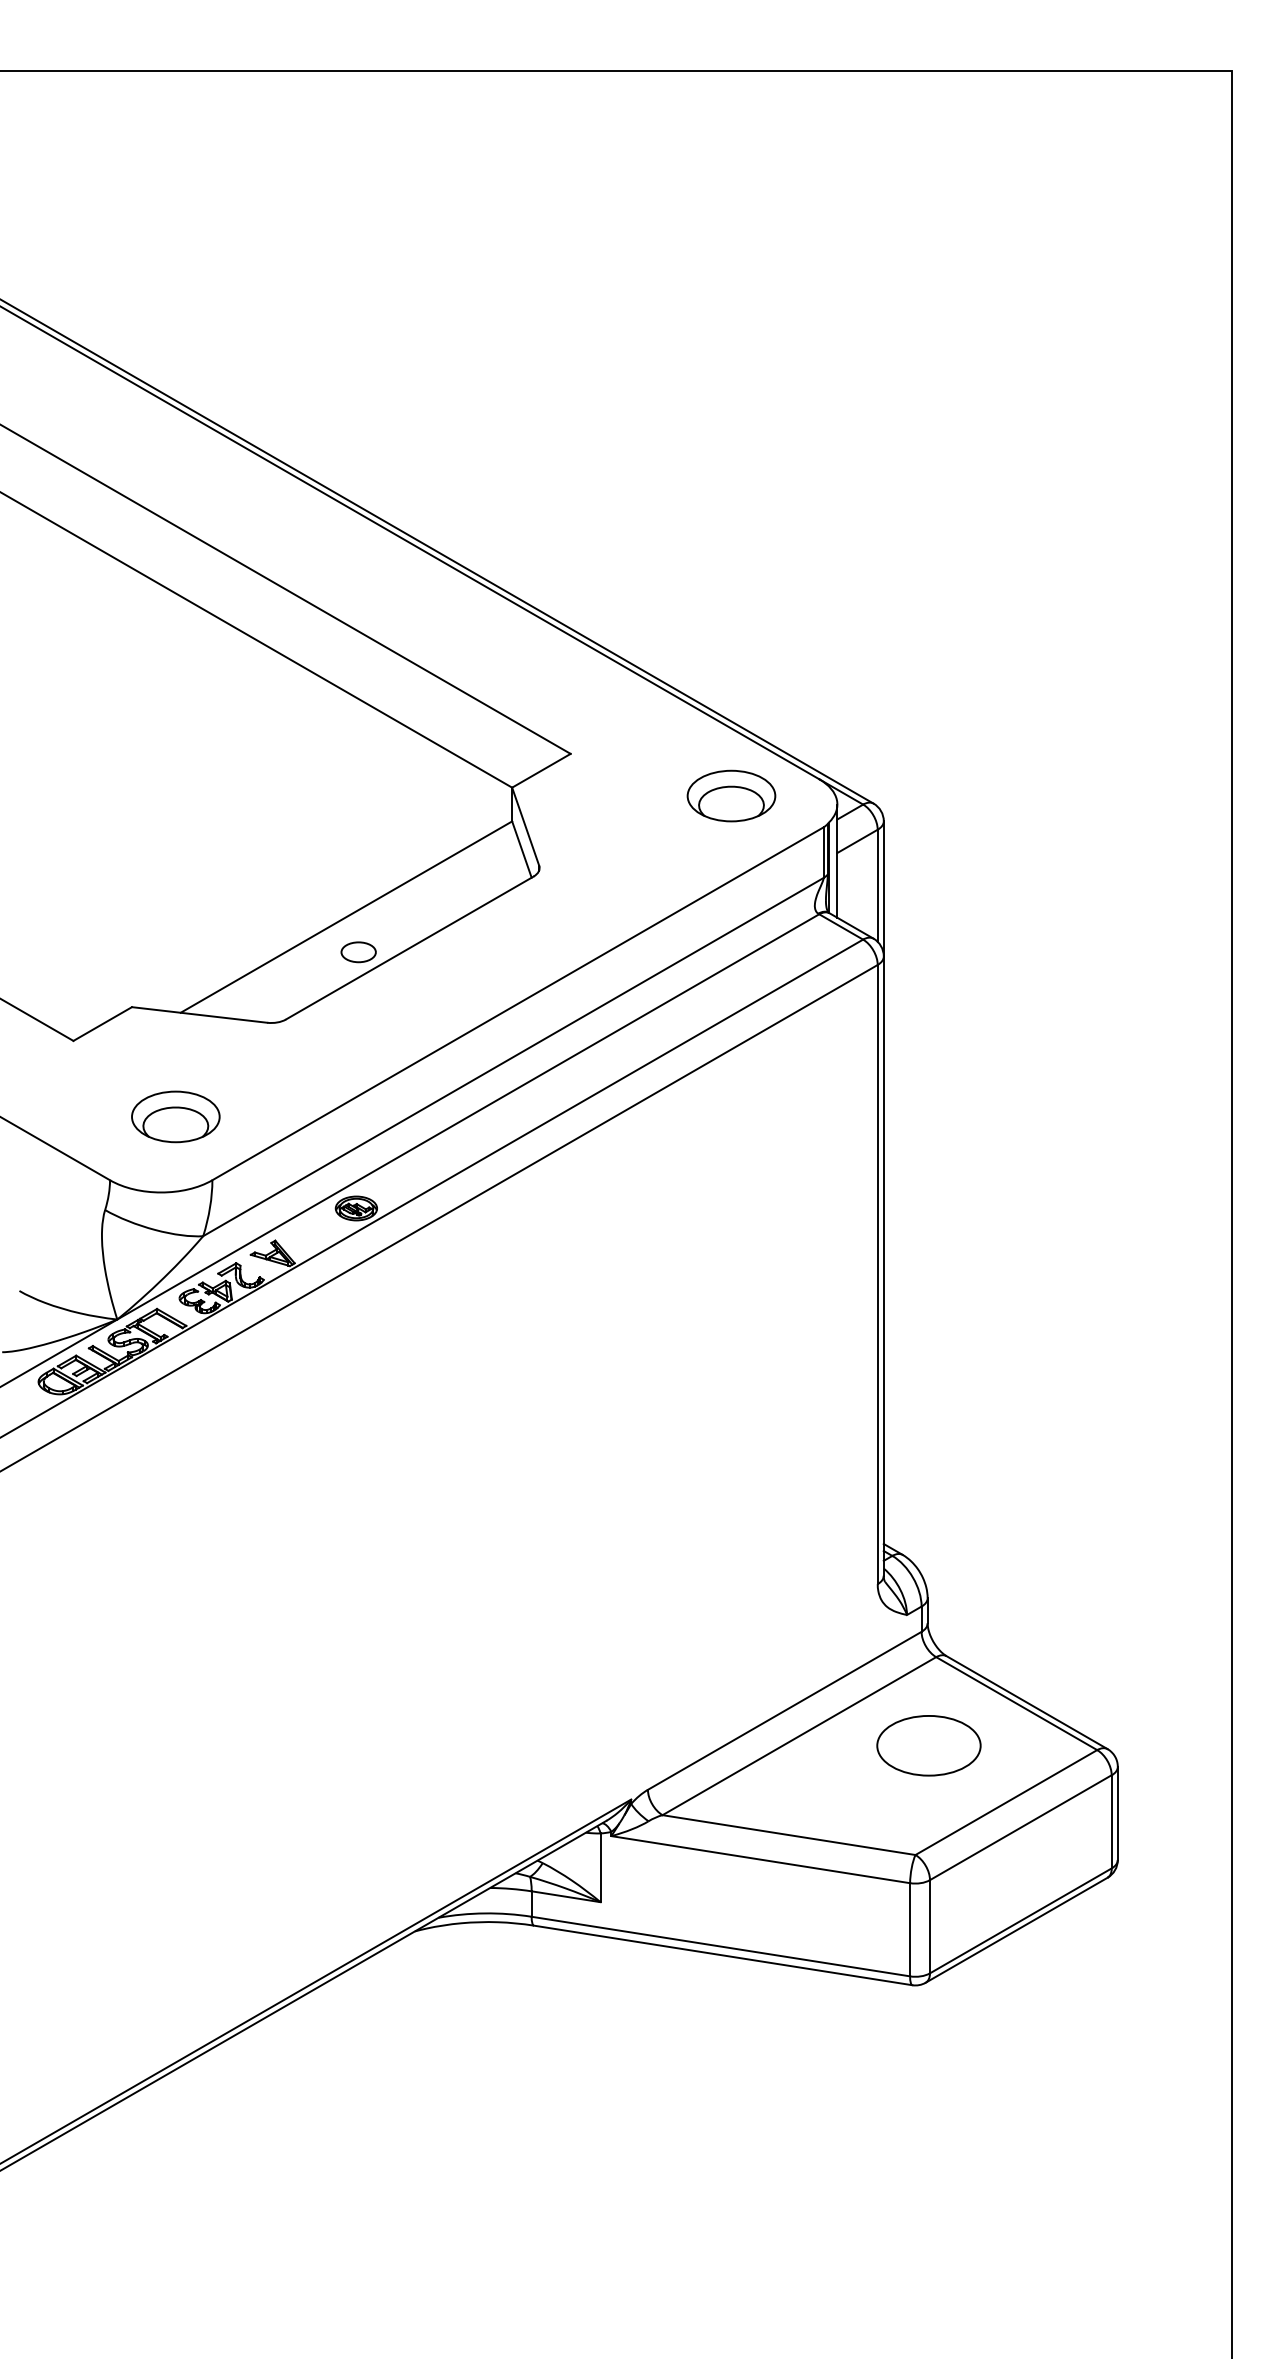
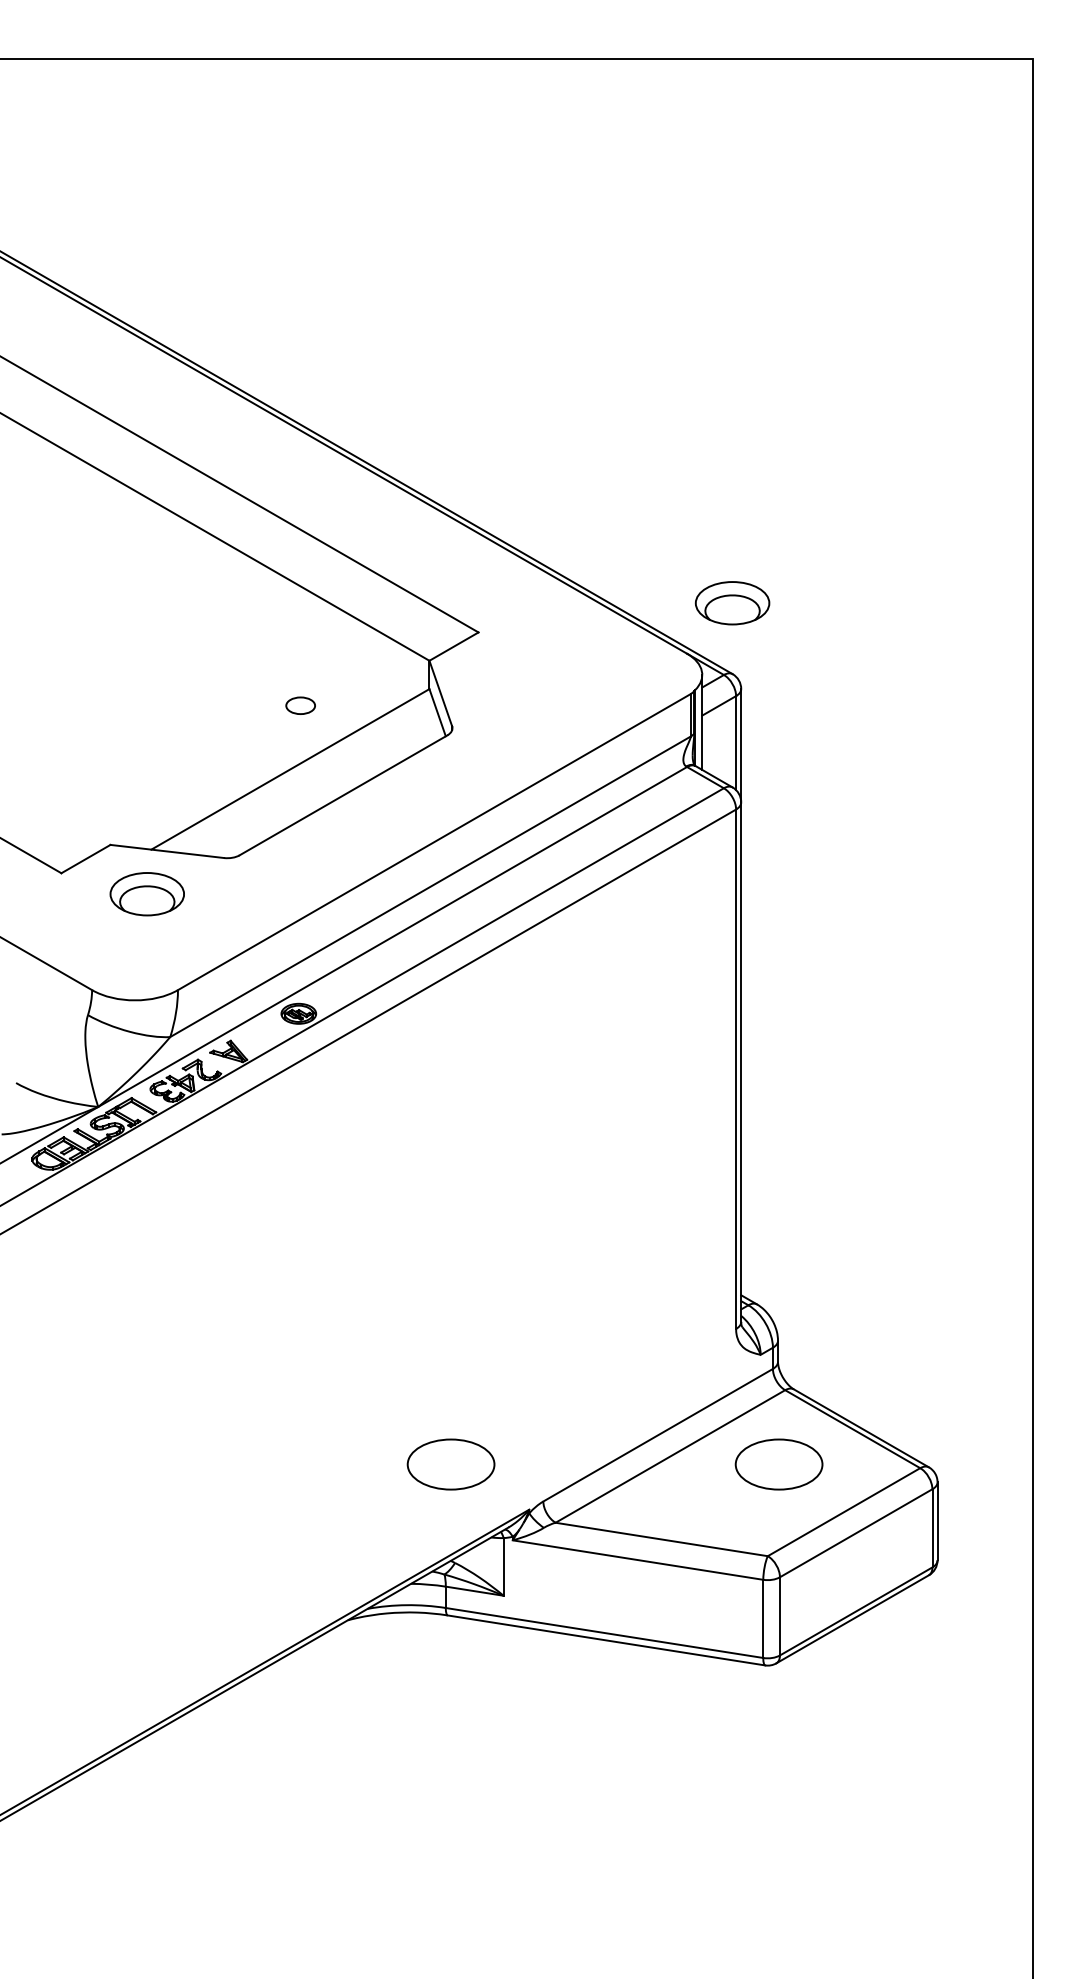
part: (731, 795) -> (732, 602), moved
part: (358, 952) -> (300, 705), moved
part: (175, 1116) -> (147, 893), moved
part: (537, 1745) -> (450, 1464), added

